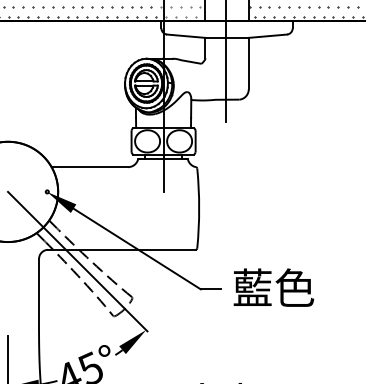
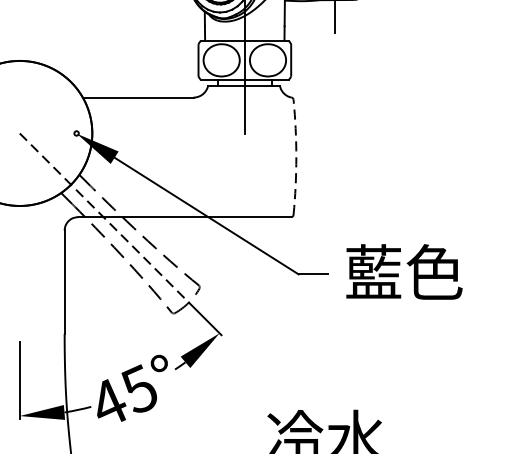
arc: (199, 208) -> (296, 157), solid -> dashed
line: (66, 250) -> (104, 218), solid -> dashed

